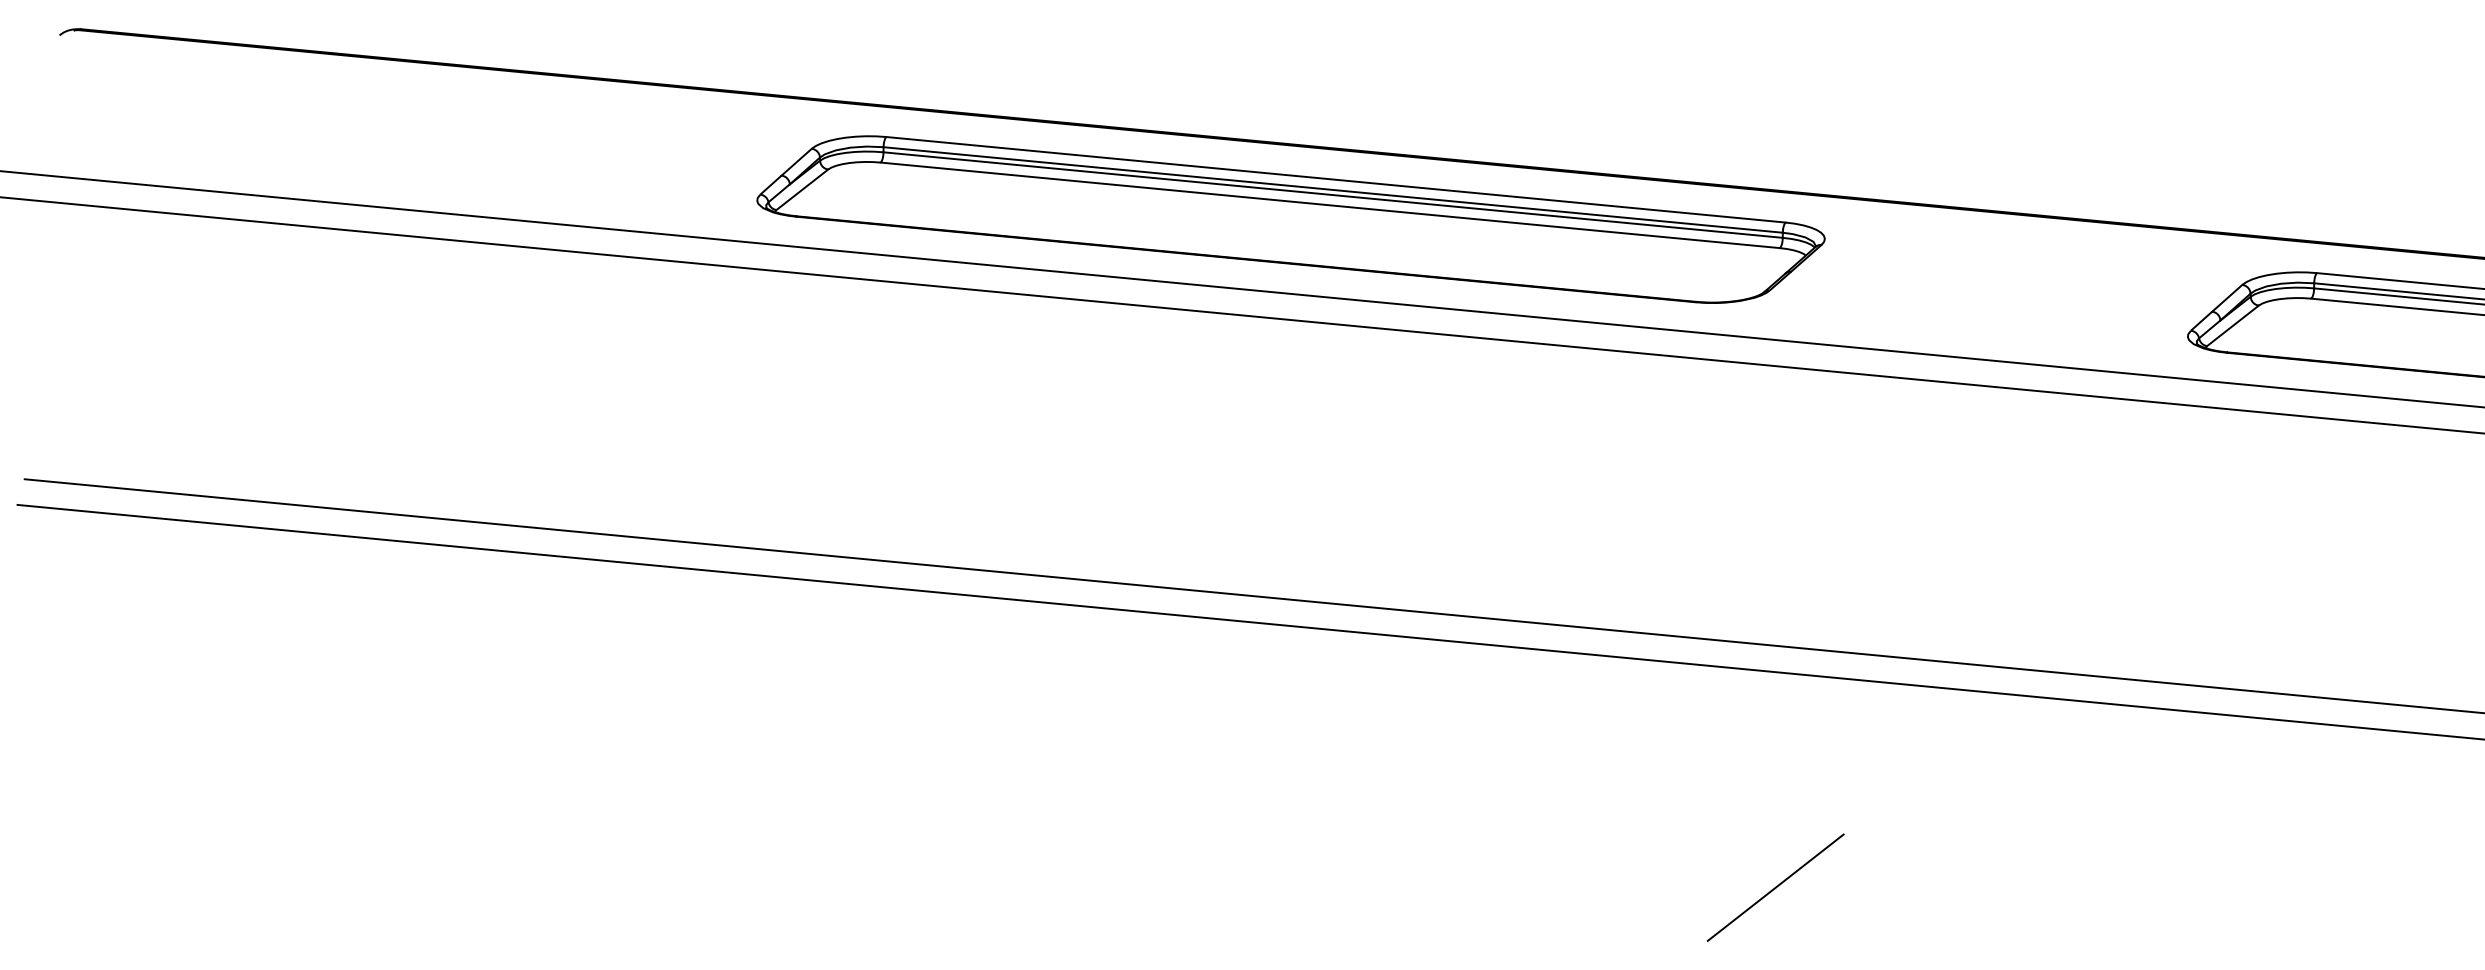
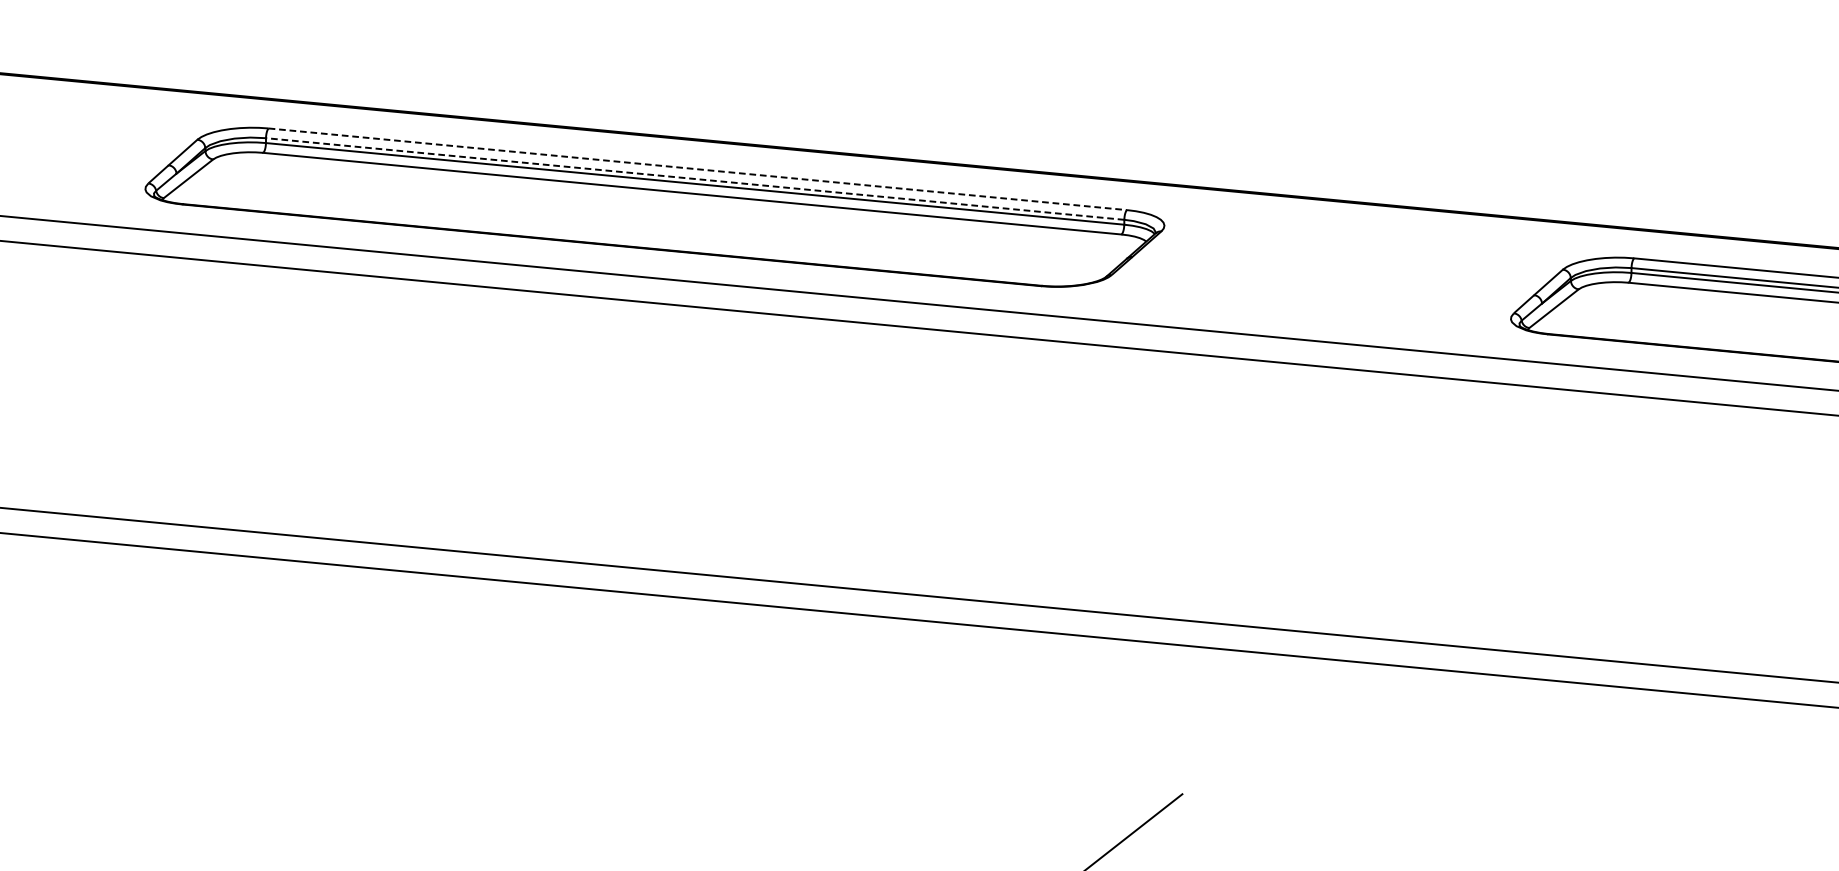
line: (1335, 179) -> (697, 169), solid -> dashed
line: (1333, 189) -> (695, 178), solid -> dashed

